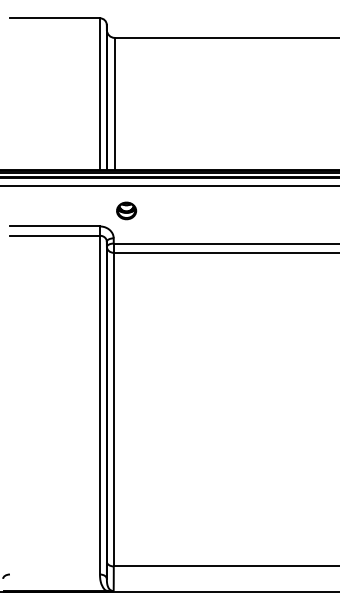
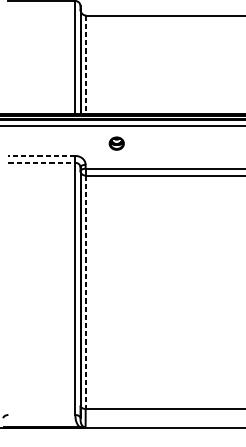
line: (114, 104) -> (86, 65), solid -> dashed
part: (126, 210) -> (116, 143), moved
line: (54, 226) -> (41, 155), solid -> dashed
line: (55, 235) -> (42, 162), solid -> dashed
line: (113, 409) -> (85, 292), solid -> dashed

